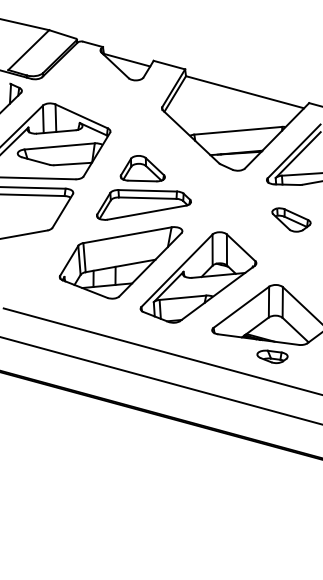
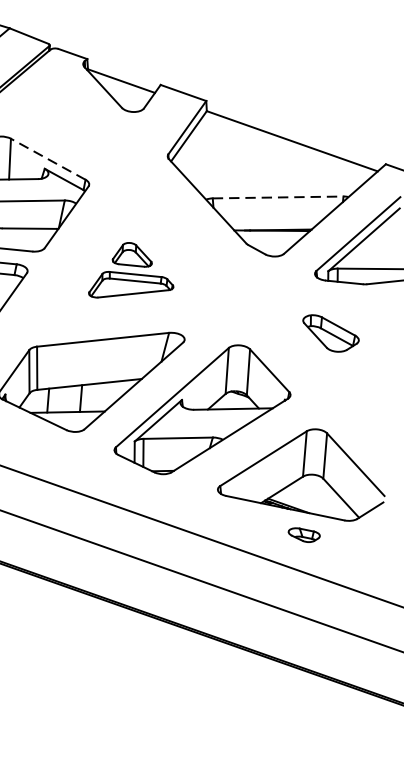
line: (81, 116) -> (48, 159), solid -> dashed
line: (238, 130) -> (278, 197), solid -> dashed
part: (143, 187) -> (131, 270), size x0.6
part: (291, 219) -> (330, 333), moved
part: (272, 356) -> (304, 534), size x0.7

